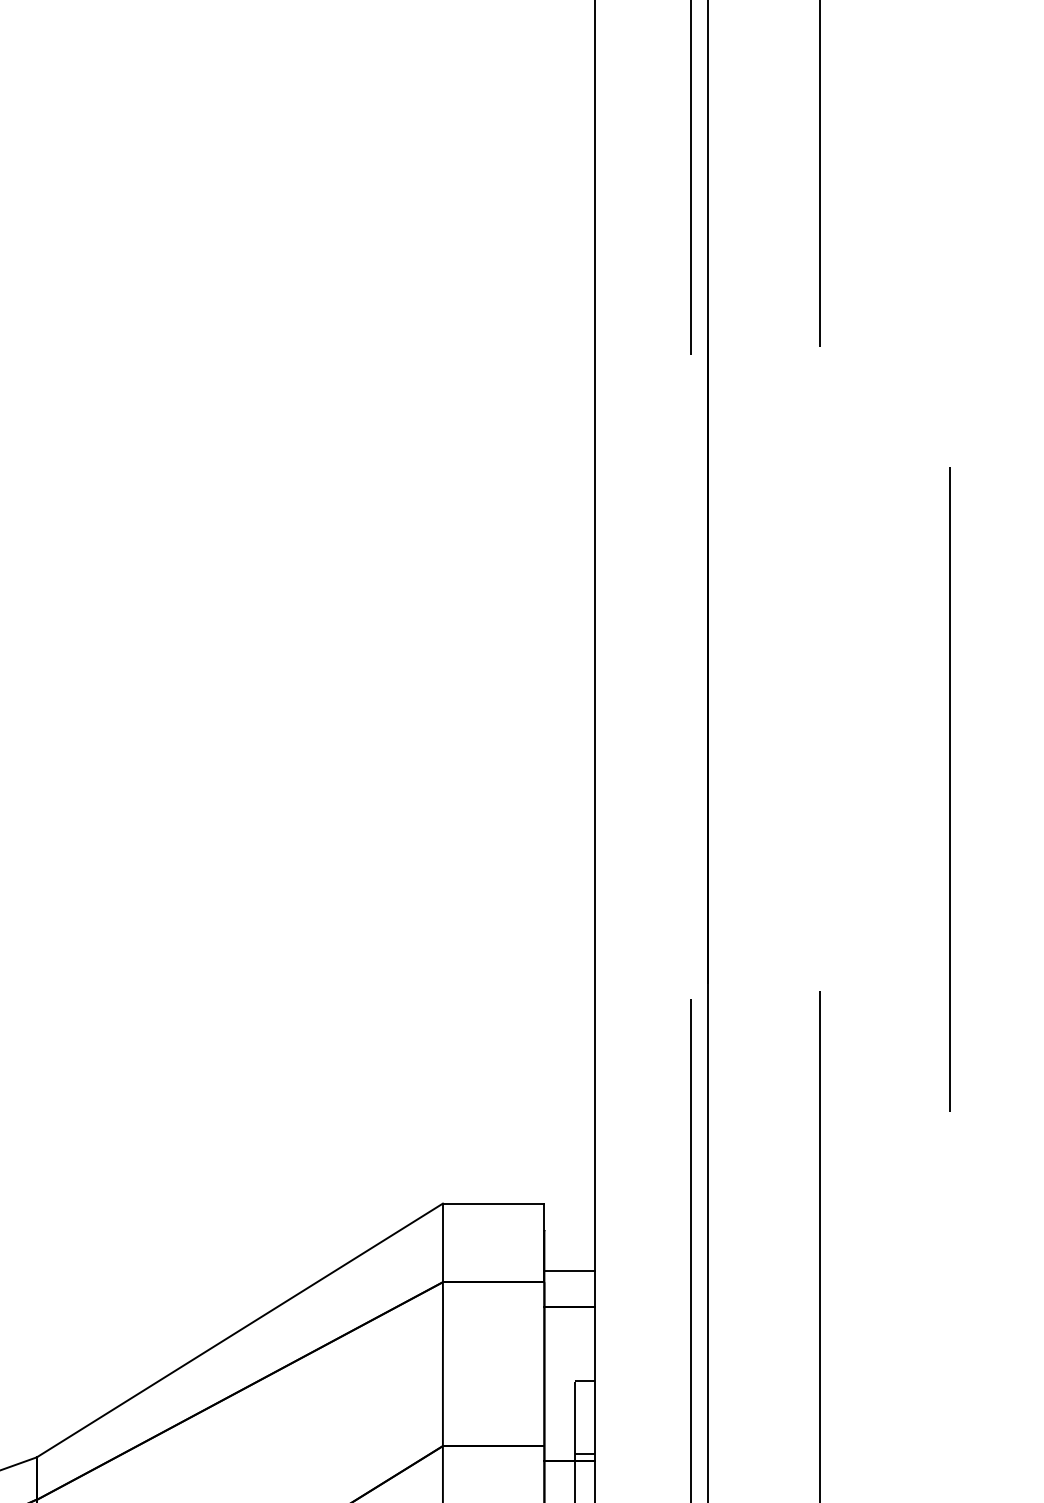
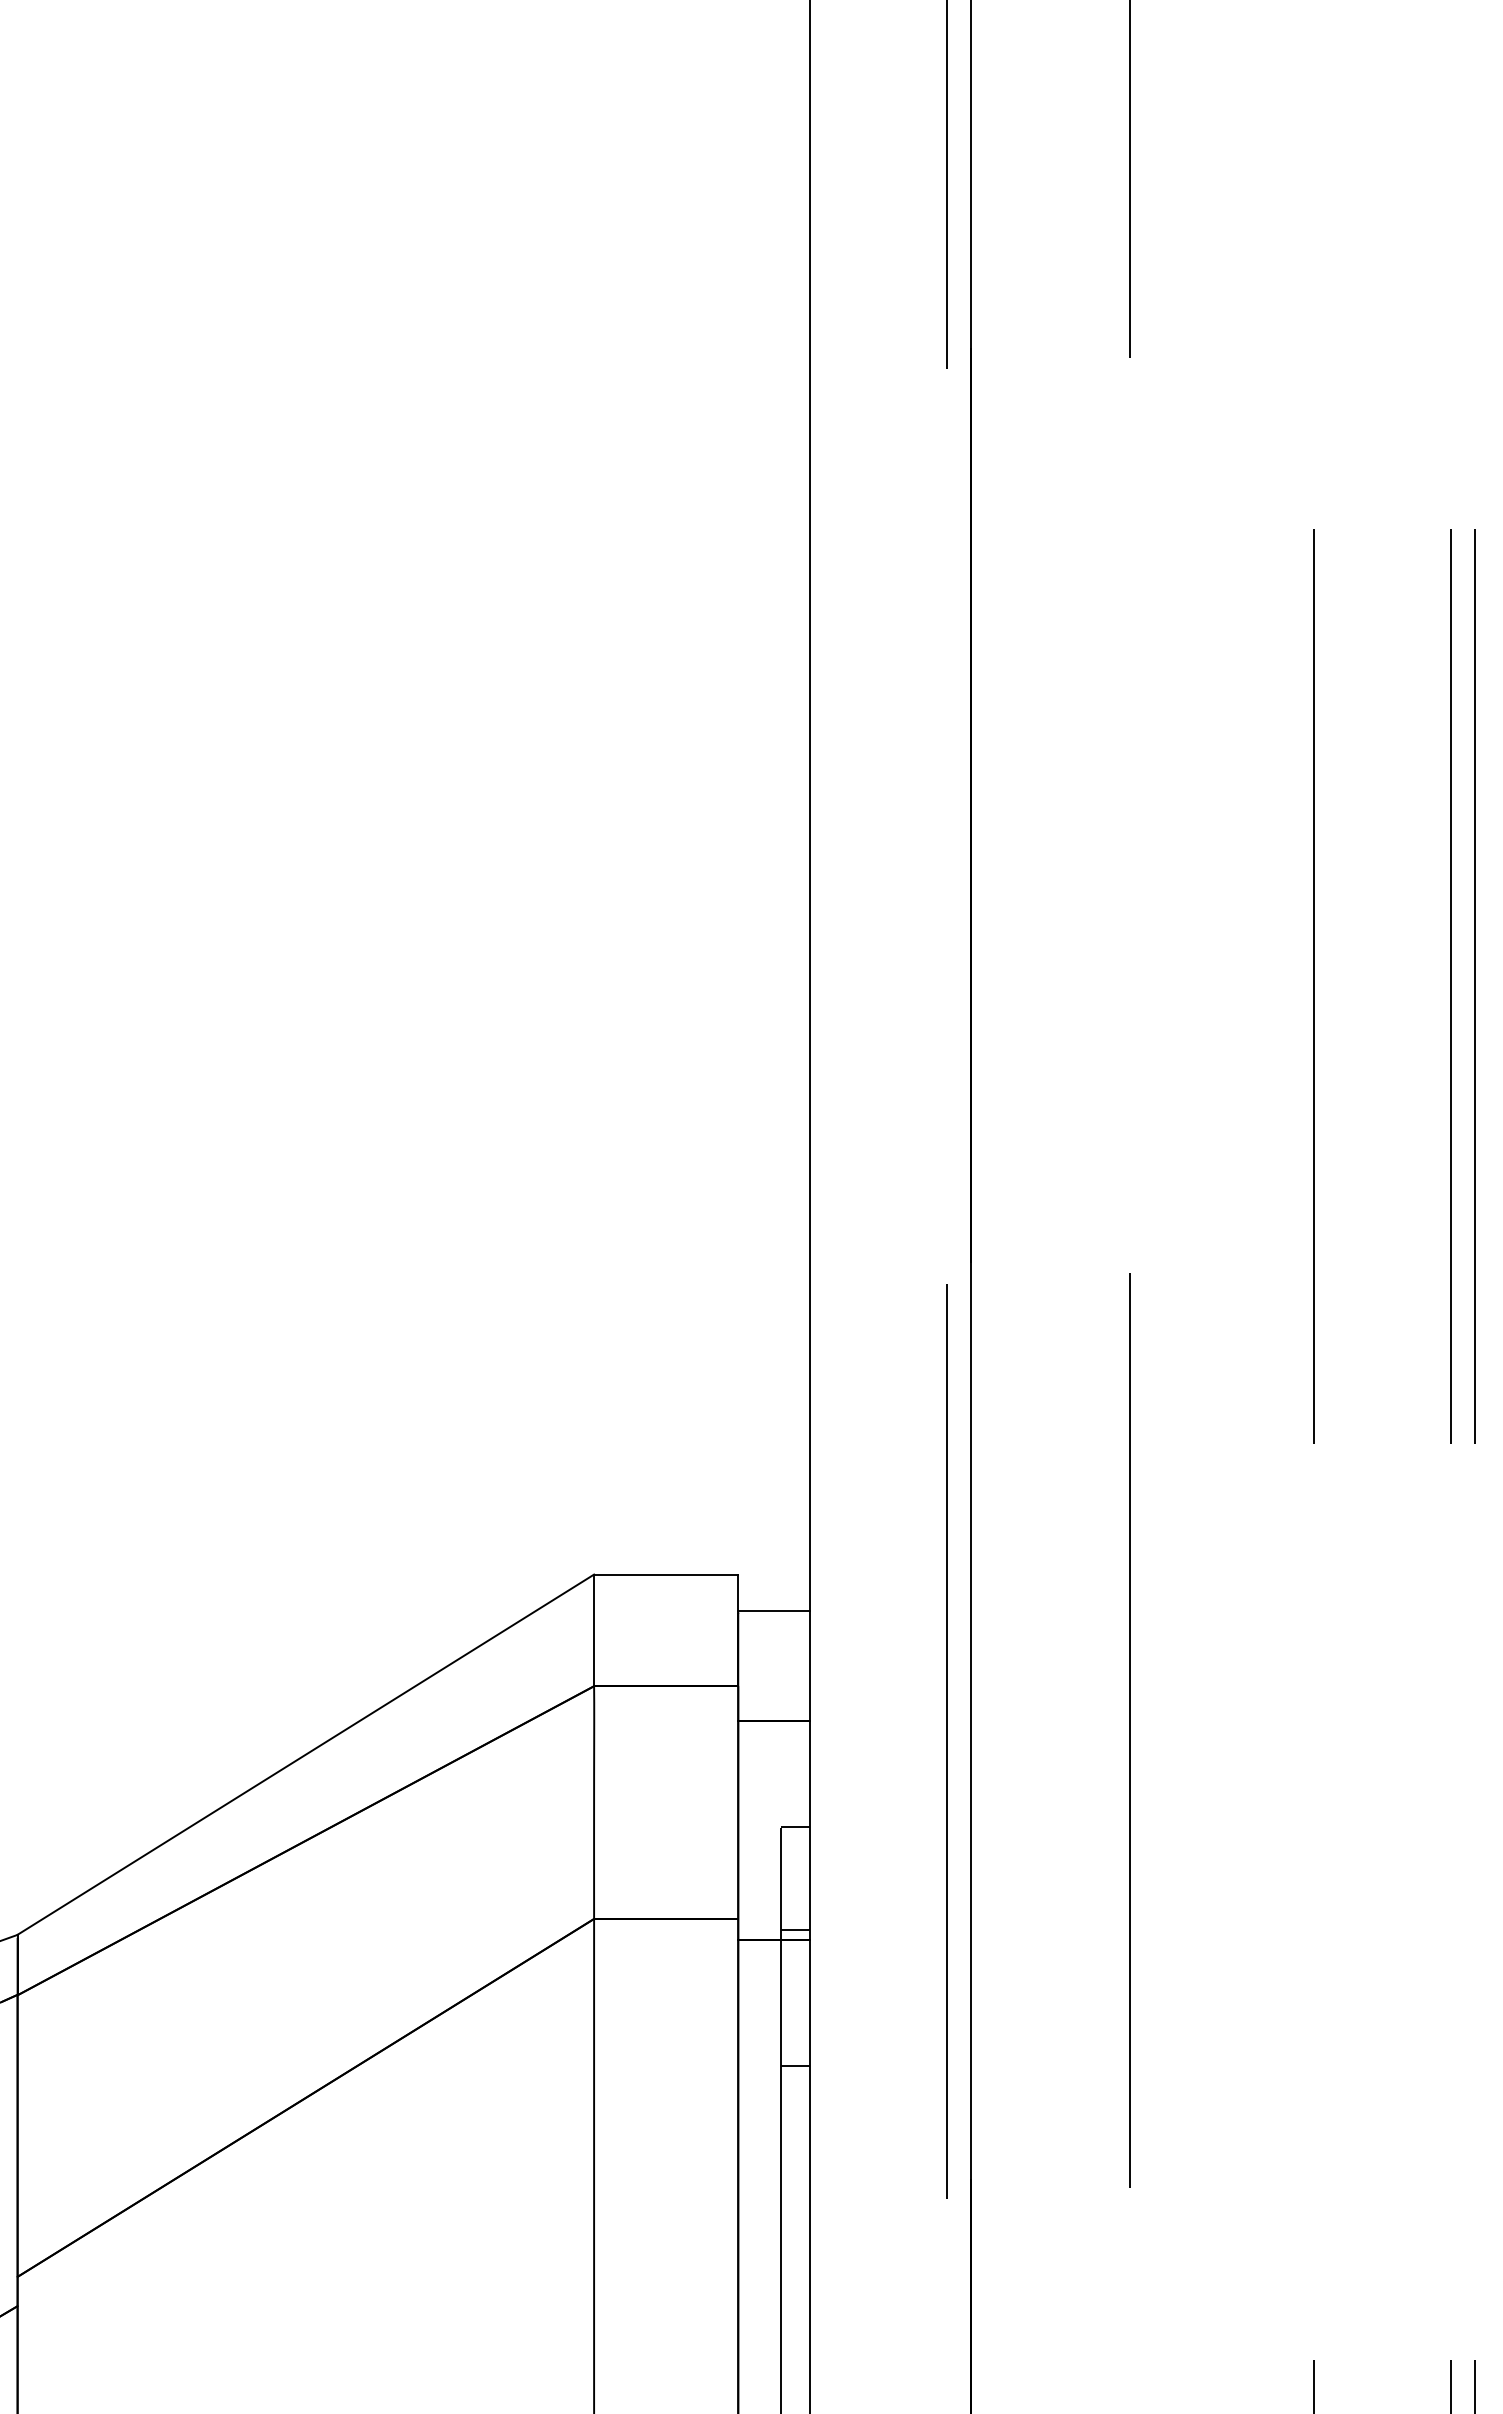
line: (569, 1270) -> (774, 1610), moved

